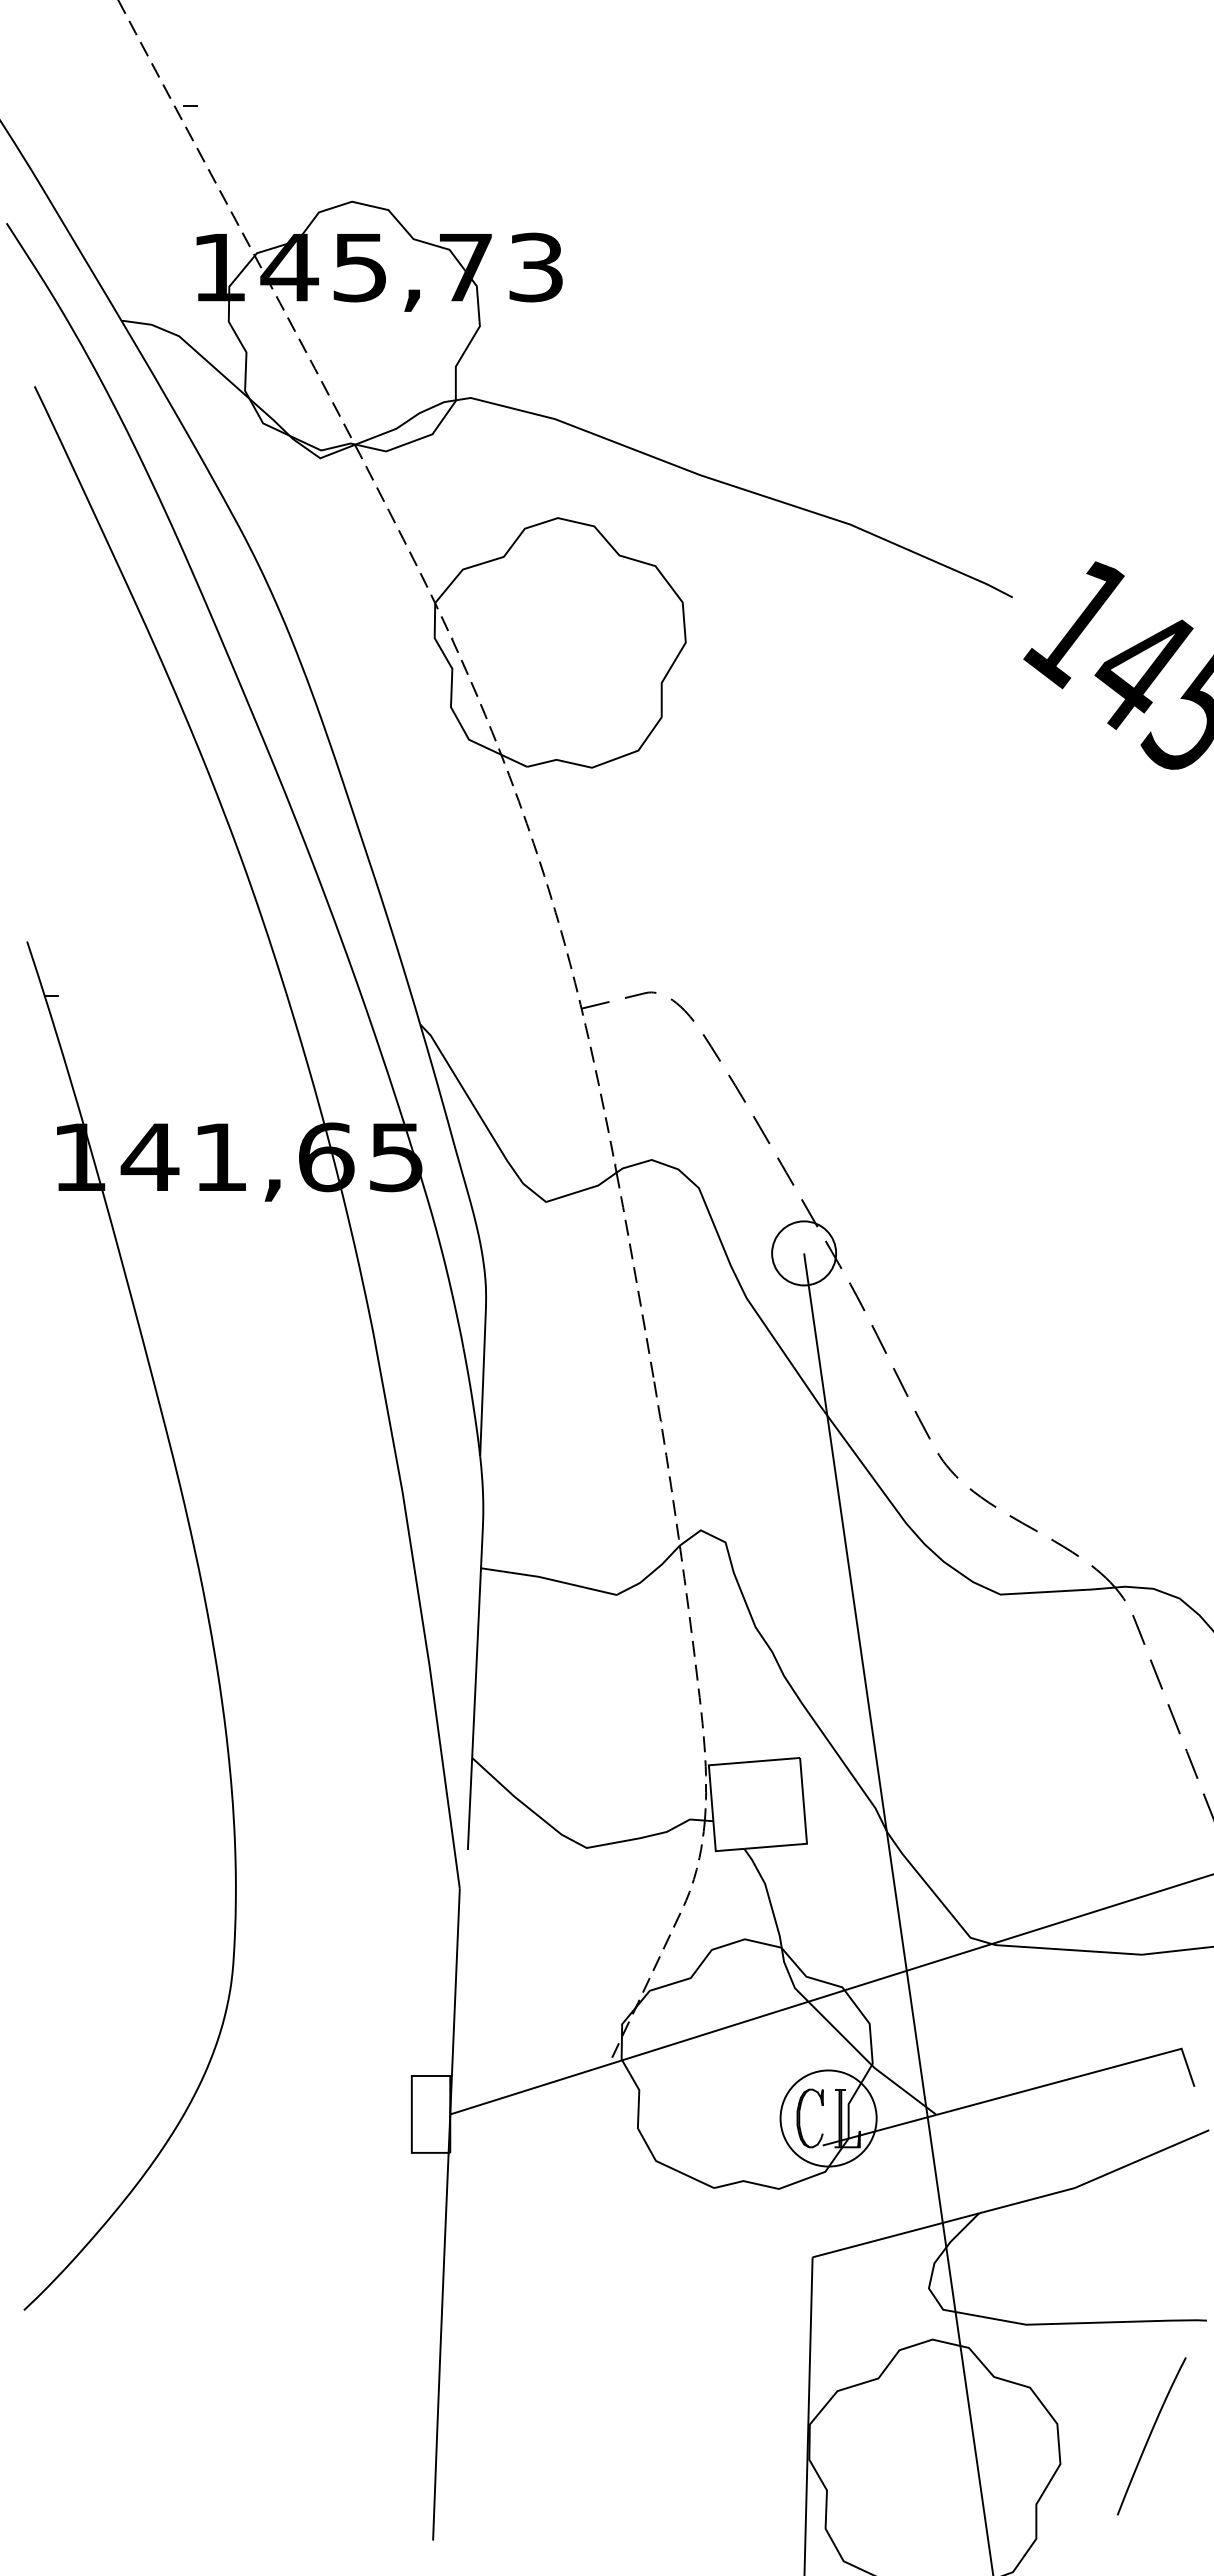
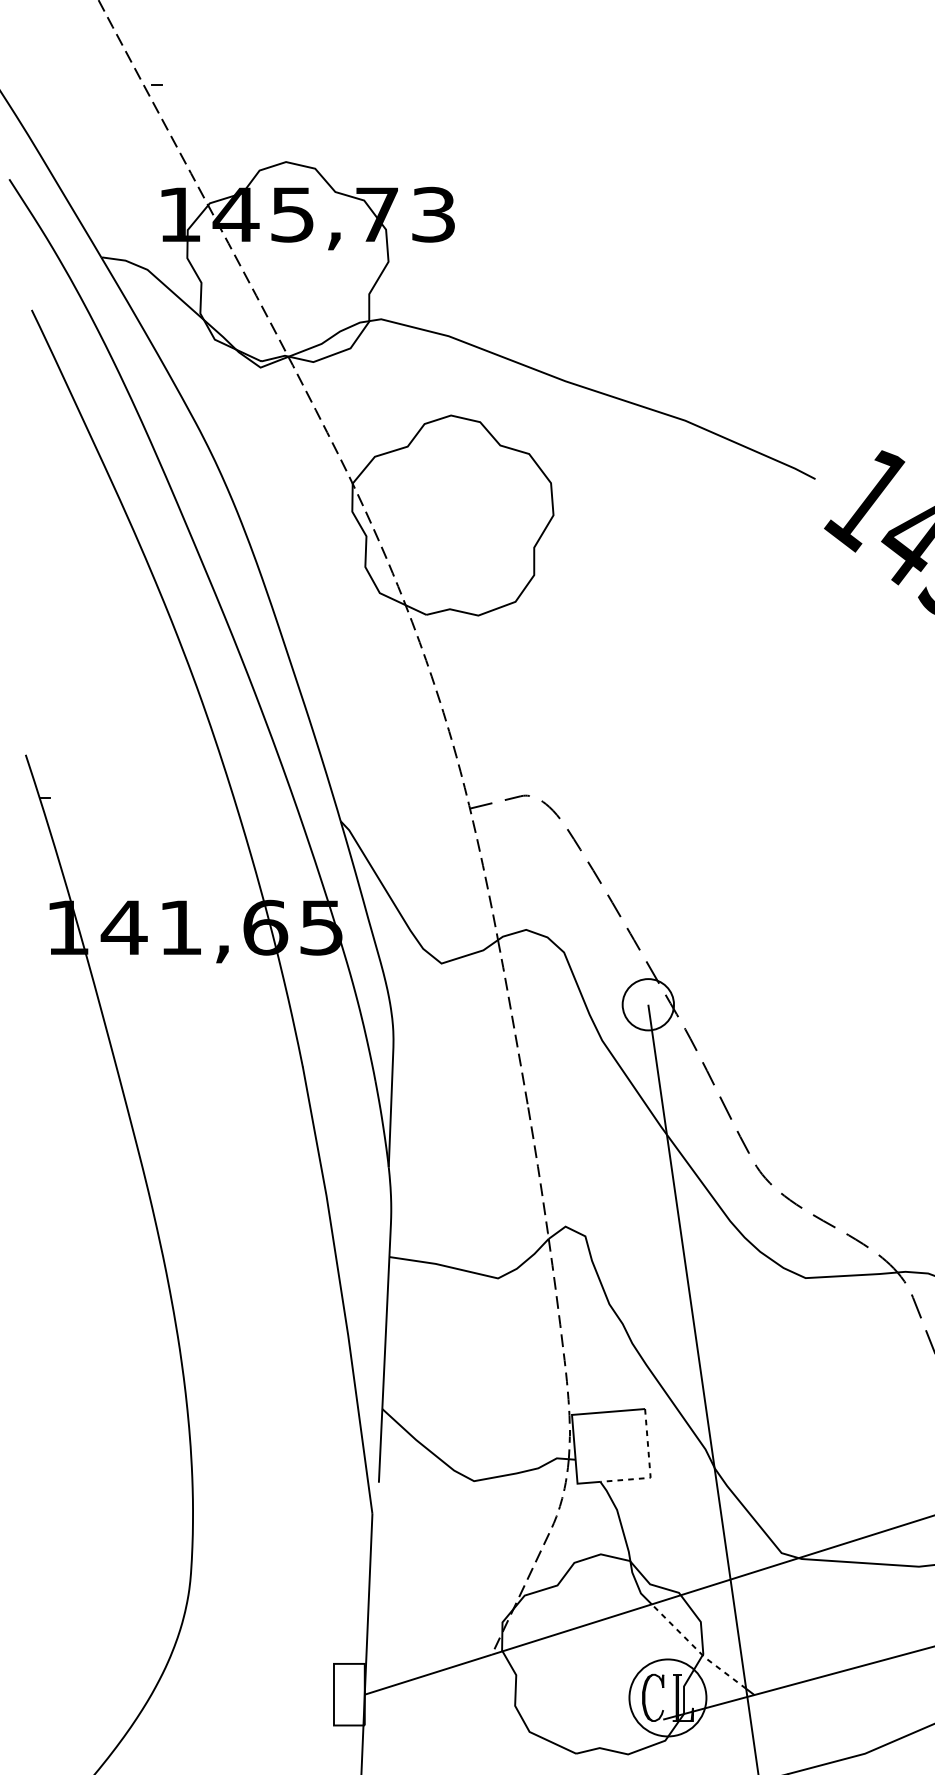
line: (806, 1832) -> (650, 1468), solid -> dashed
line: (864, 2058) -> (696, 1649), solid -> dashed

